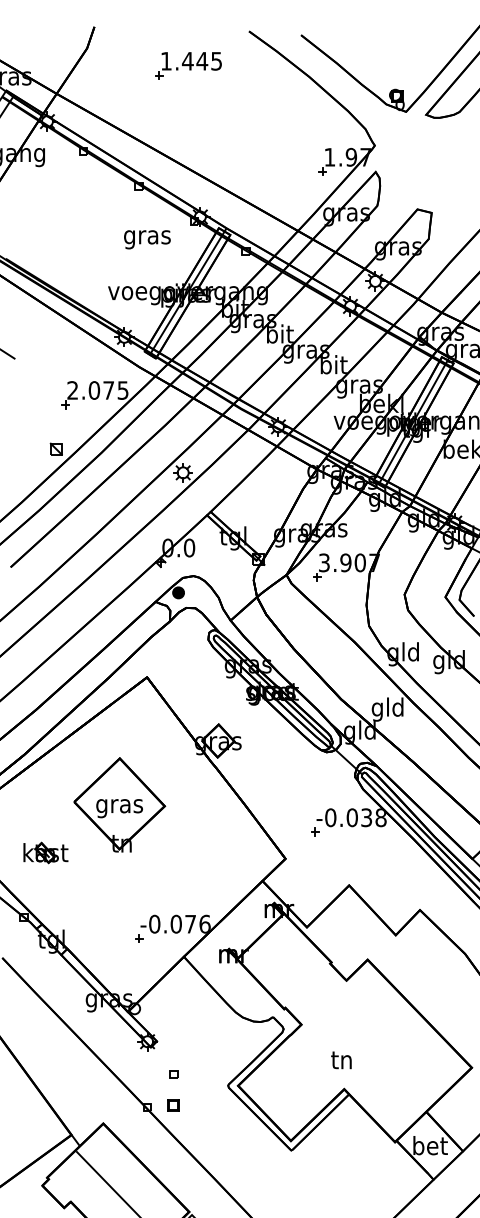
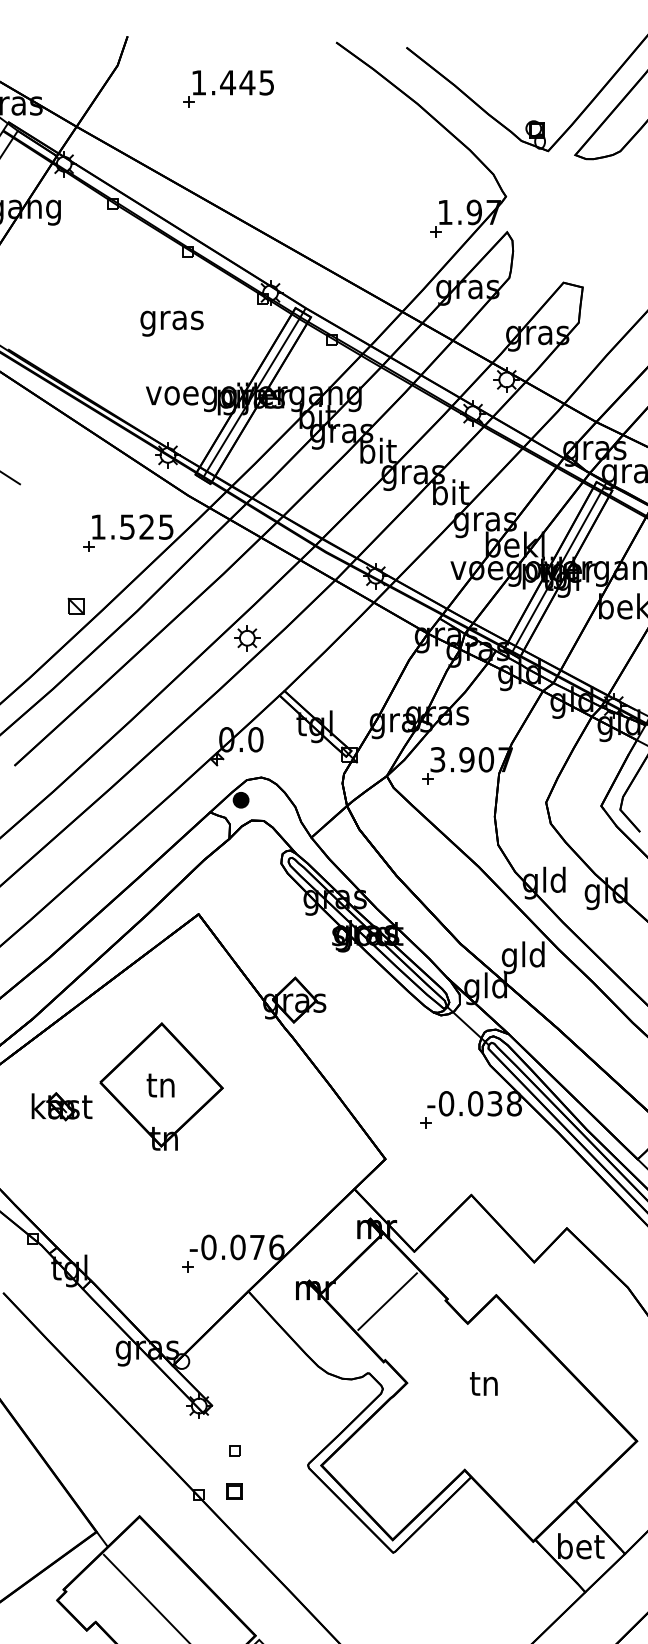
part: (188, 65) -> (228, 88), moved
text: (147, 239) -> (172, 323), moved
text: (90, 390) -> (122, 527), 2.075 -> 1.525
text: (119, 806) -> (161, 1088), gras -> tn
part: (45, 852) -> (61, 1106), moved
line: (286, 964) -> (386, 1301), added
text: (341, 1060) -> (483, 1384), moved

